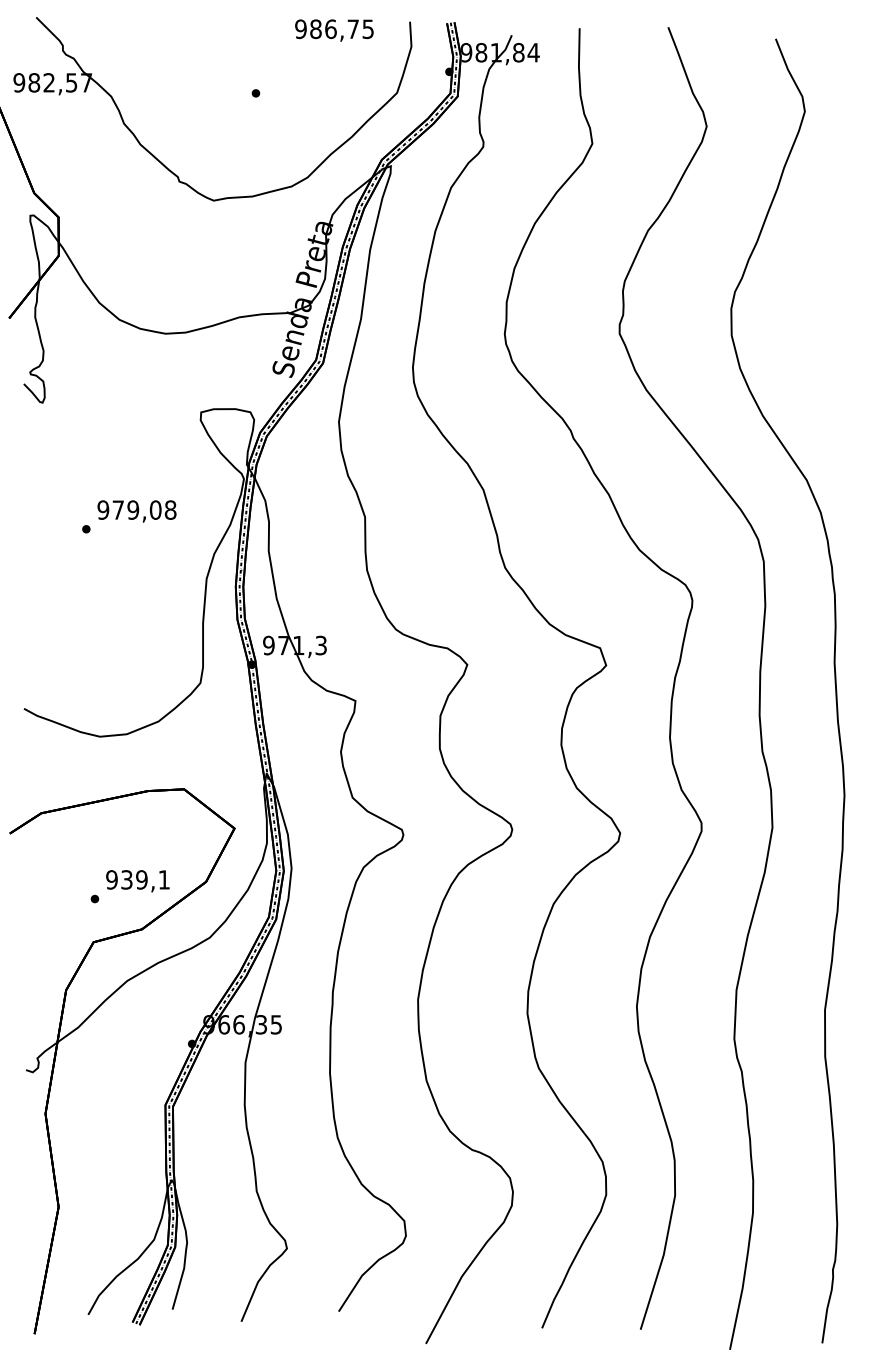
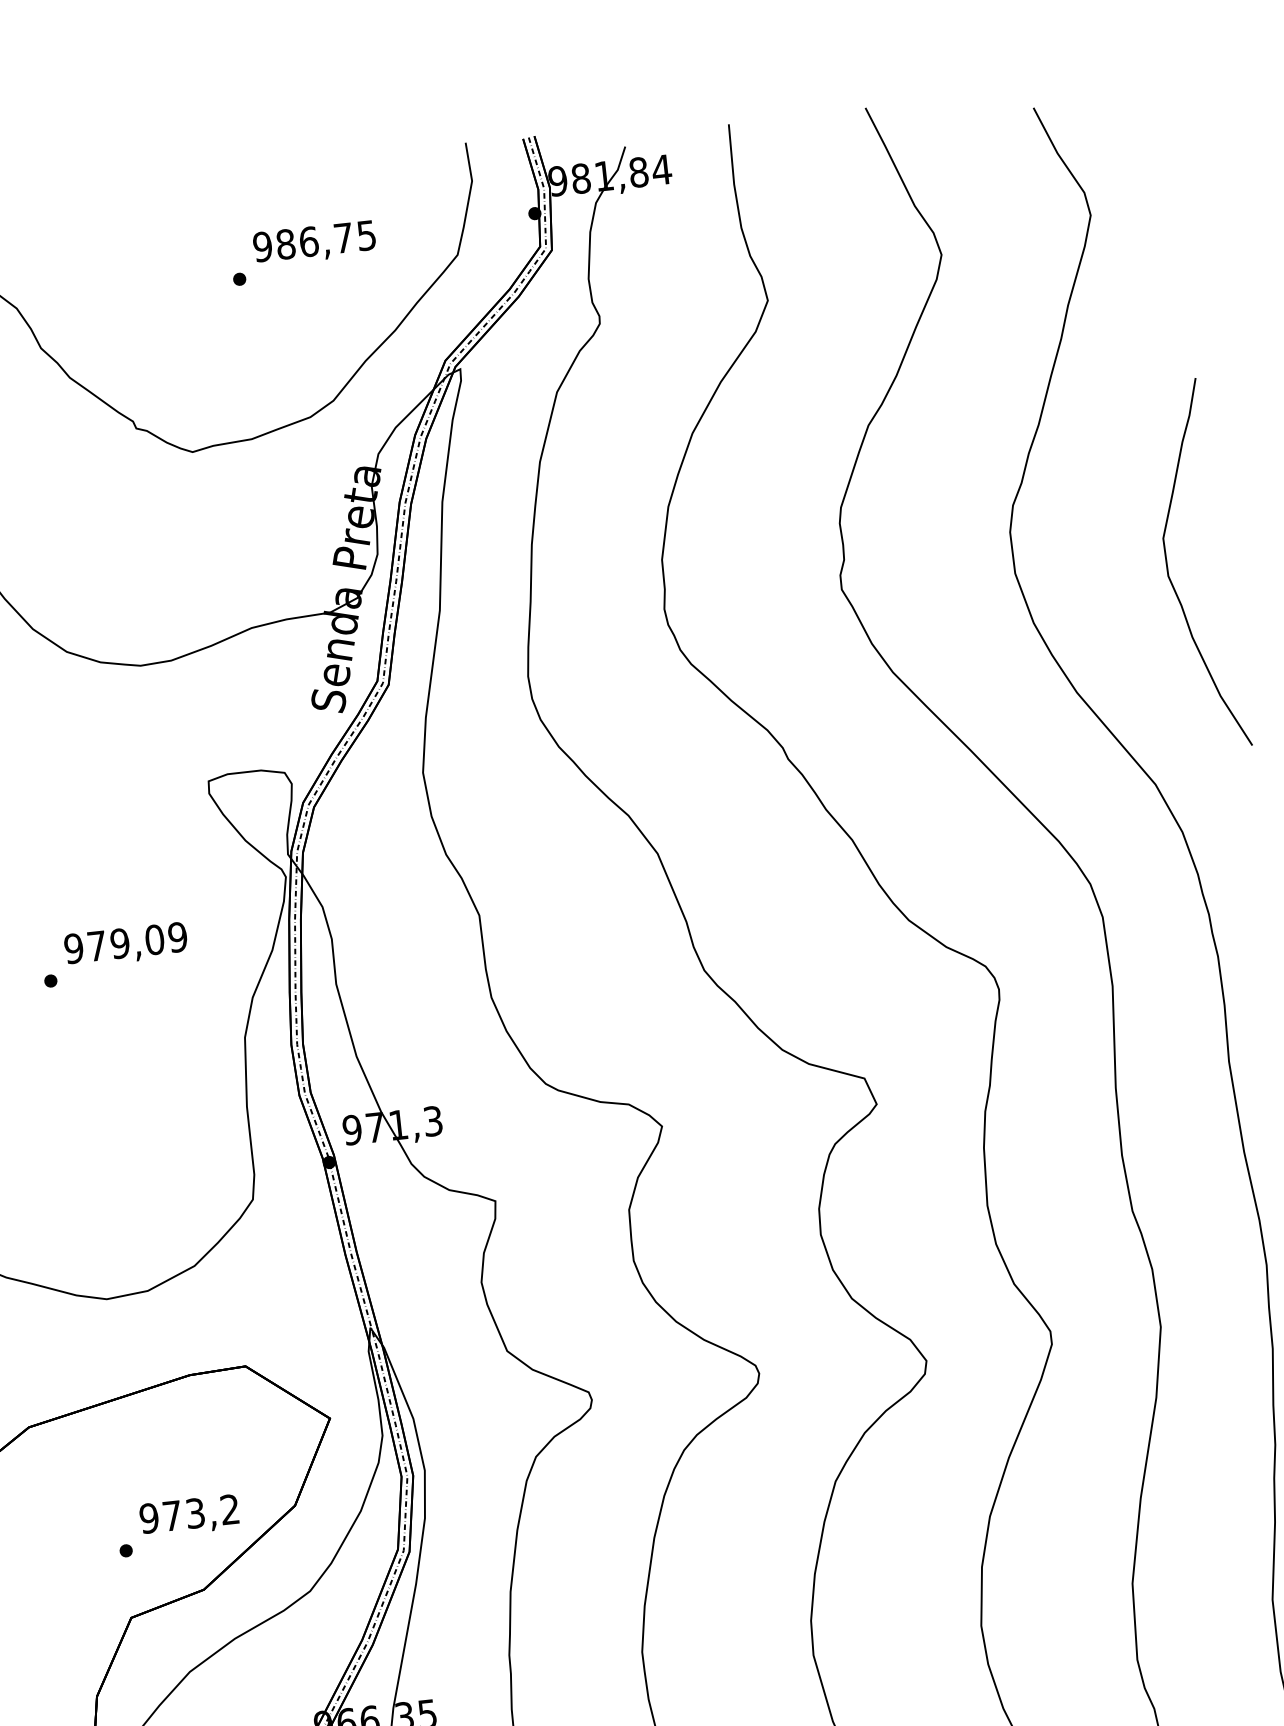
text: (334, 30) -> (314, 243), moved
curve: (830, 342) -> (1168, 567), added
text: (170, 509) -> (177, 936), 979,08 -> 979,09
text: (145, 879) -> (200, 1512), 939,1 -> 973,2

